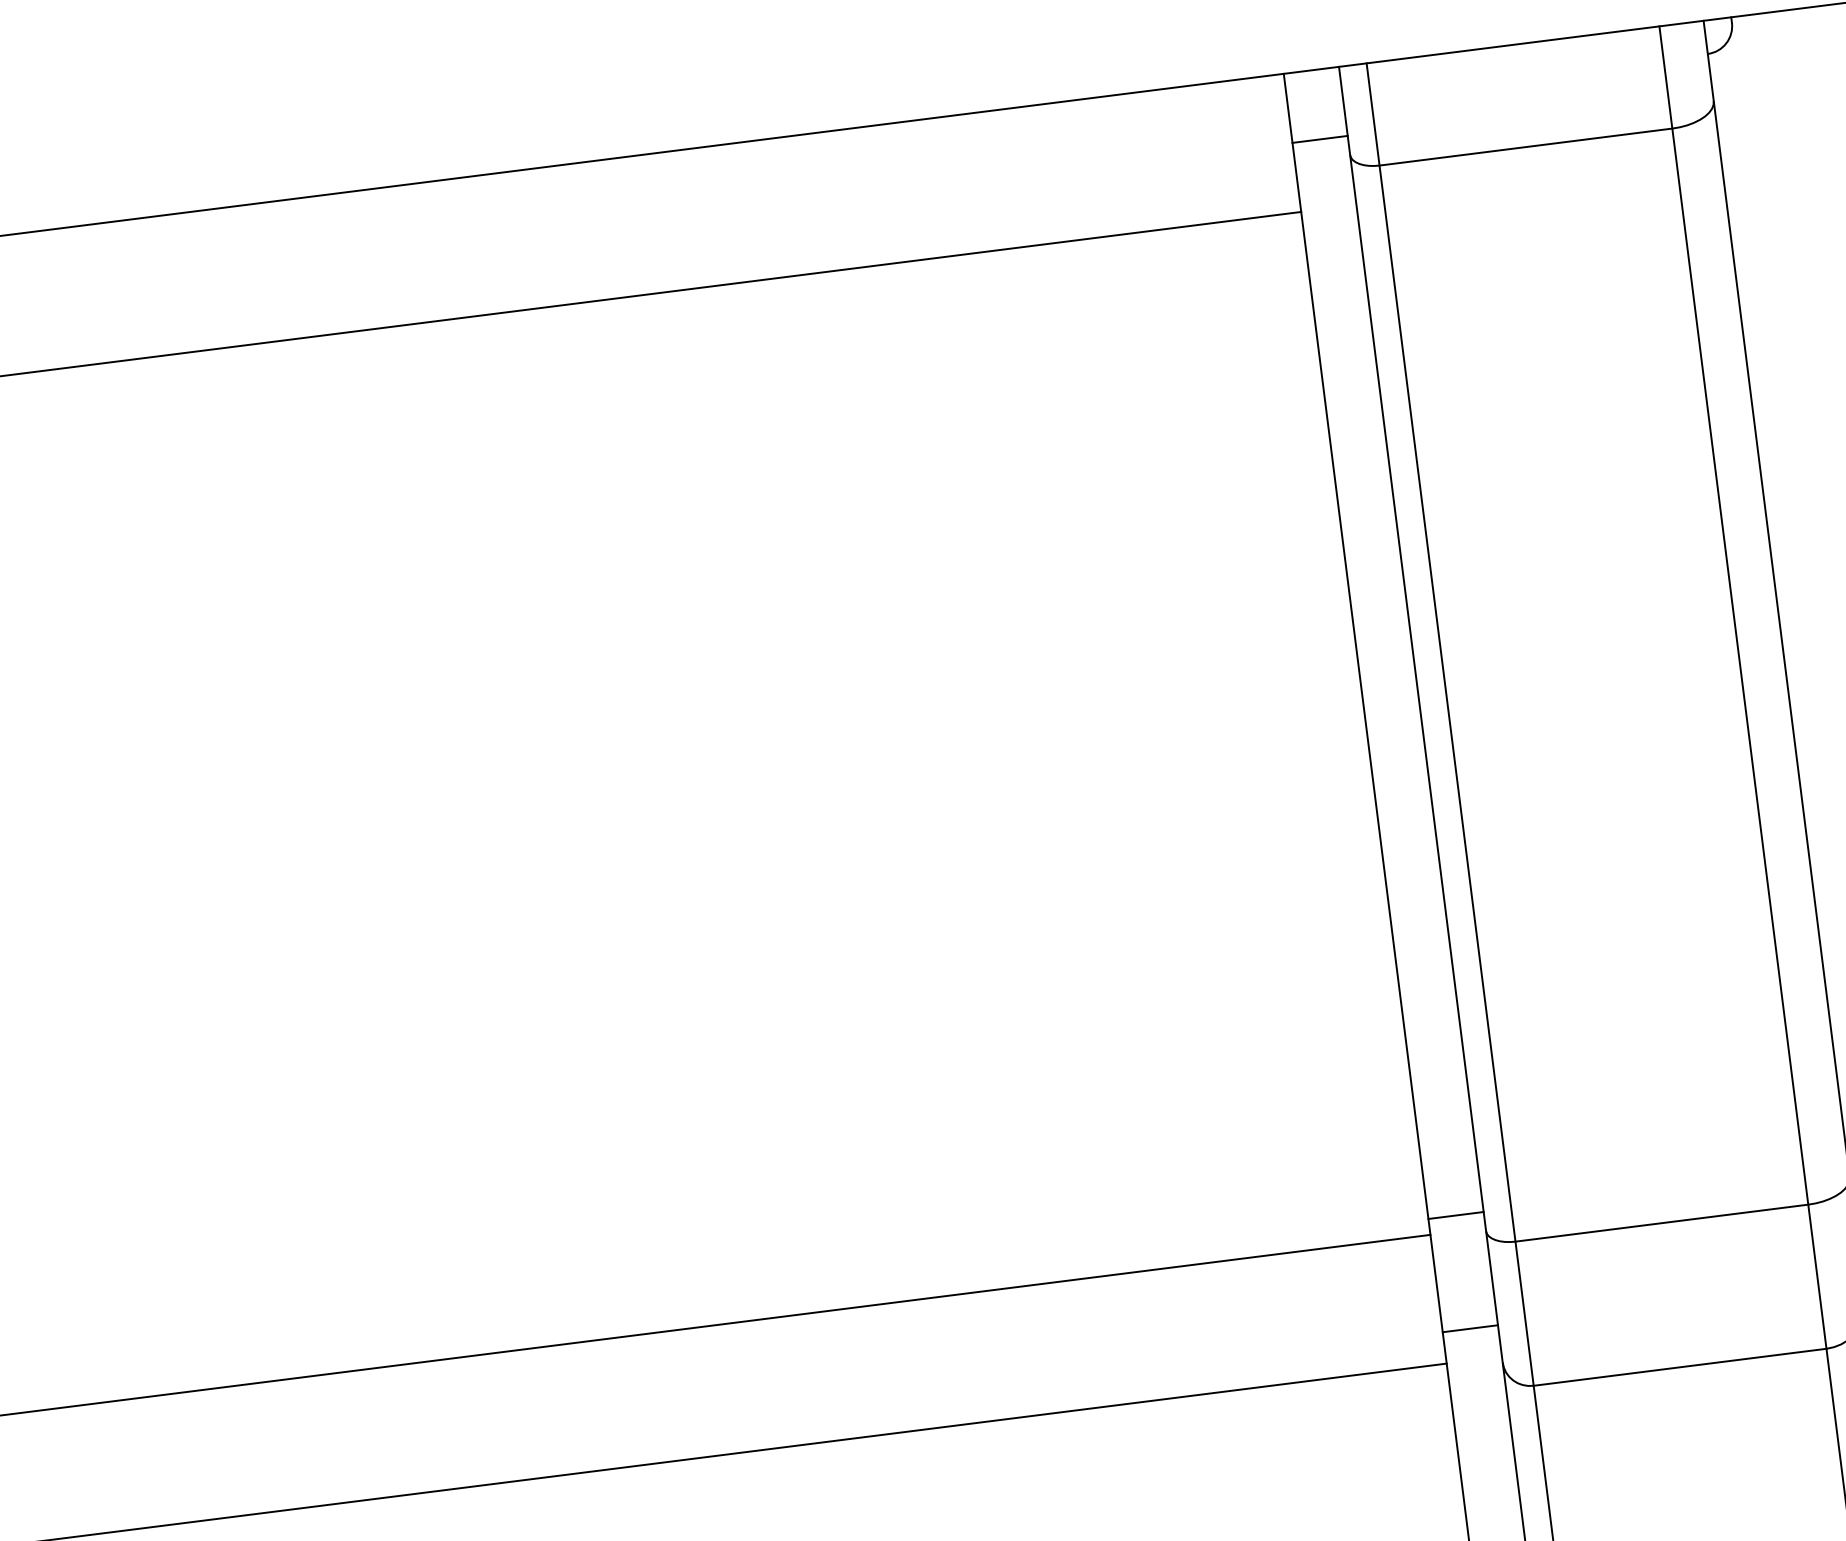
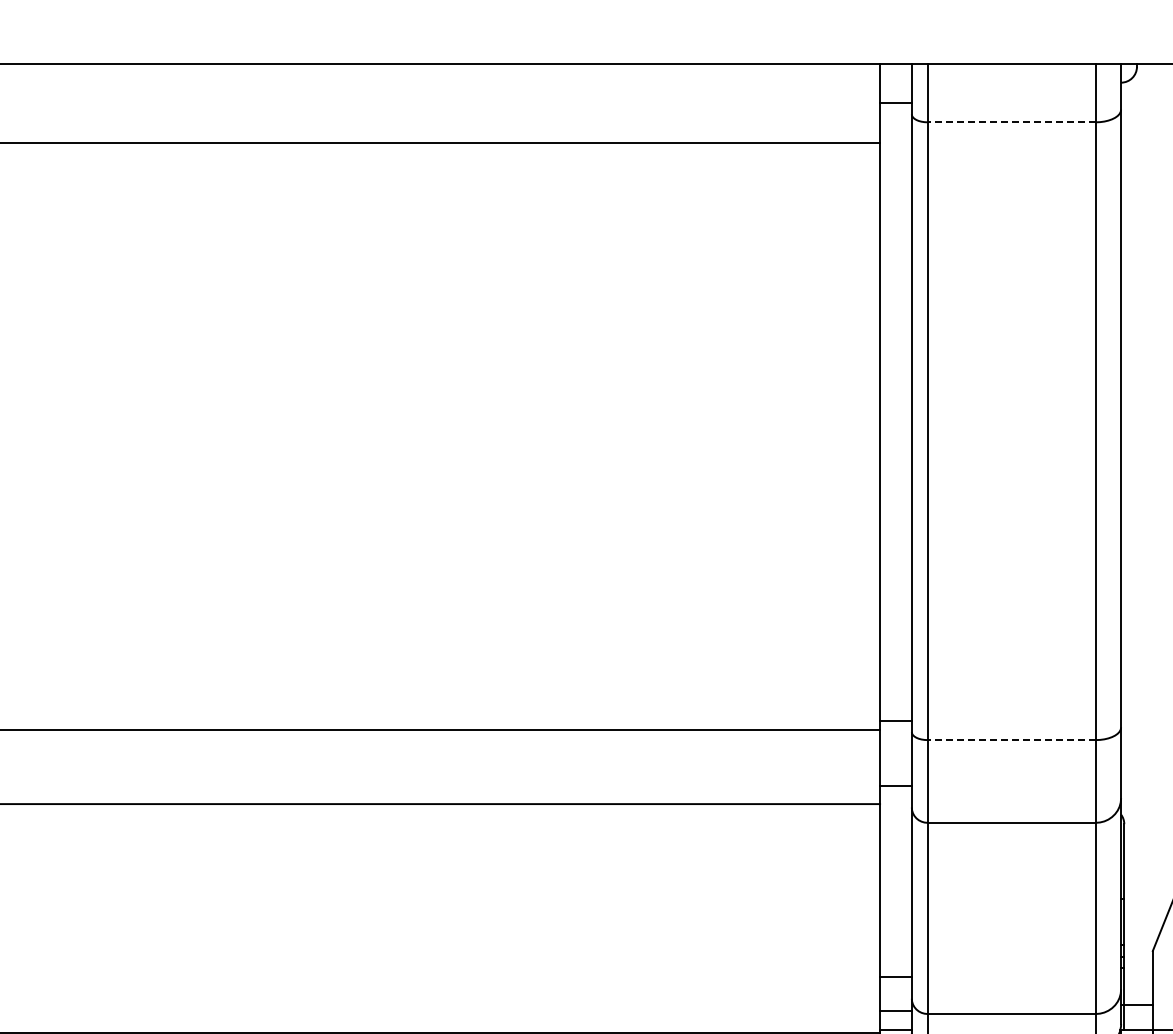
line: (1525, 147) -> (1011, 122), solid -> dashed
line: (1661, 1223) -> (1011, 740), solid -> dashed

